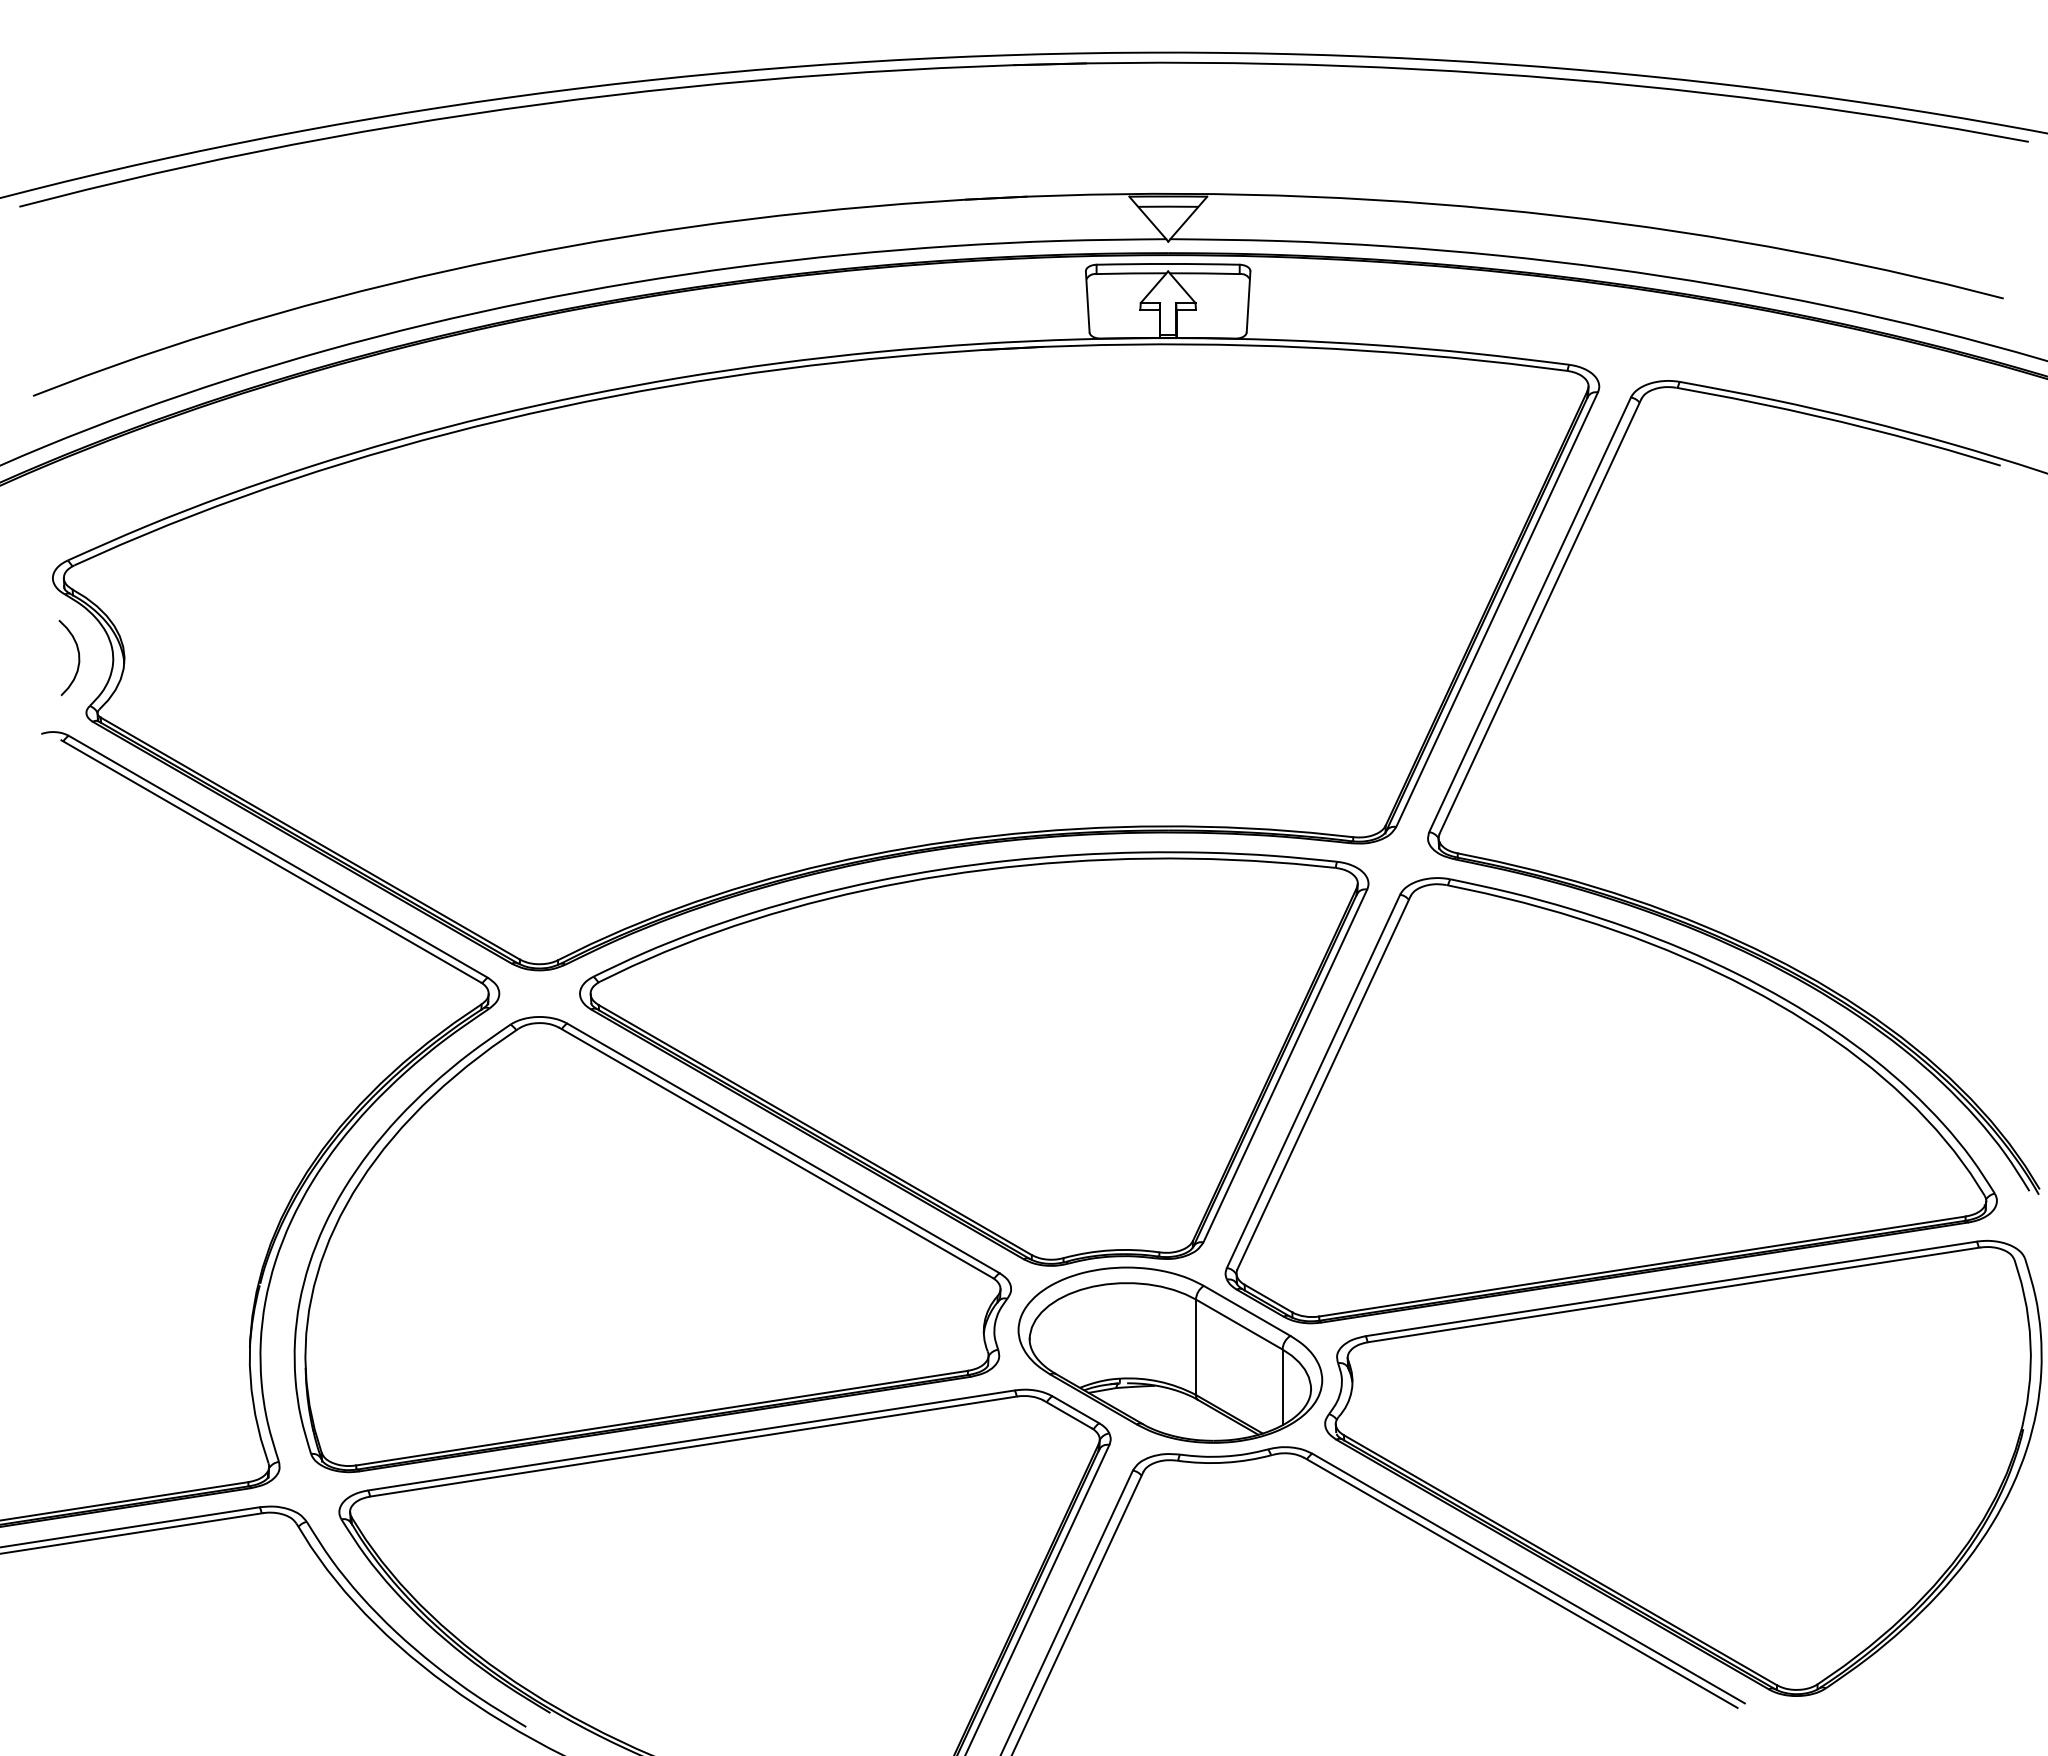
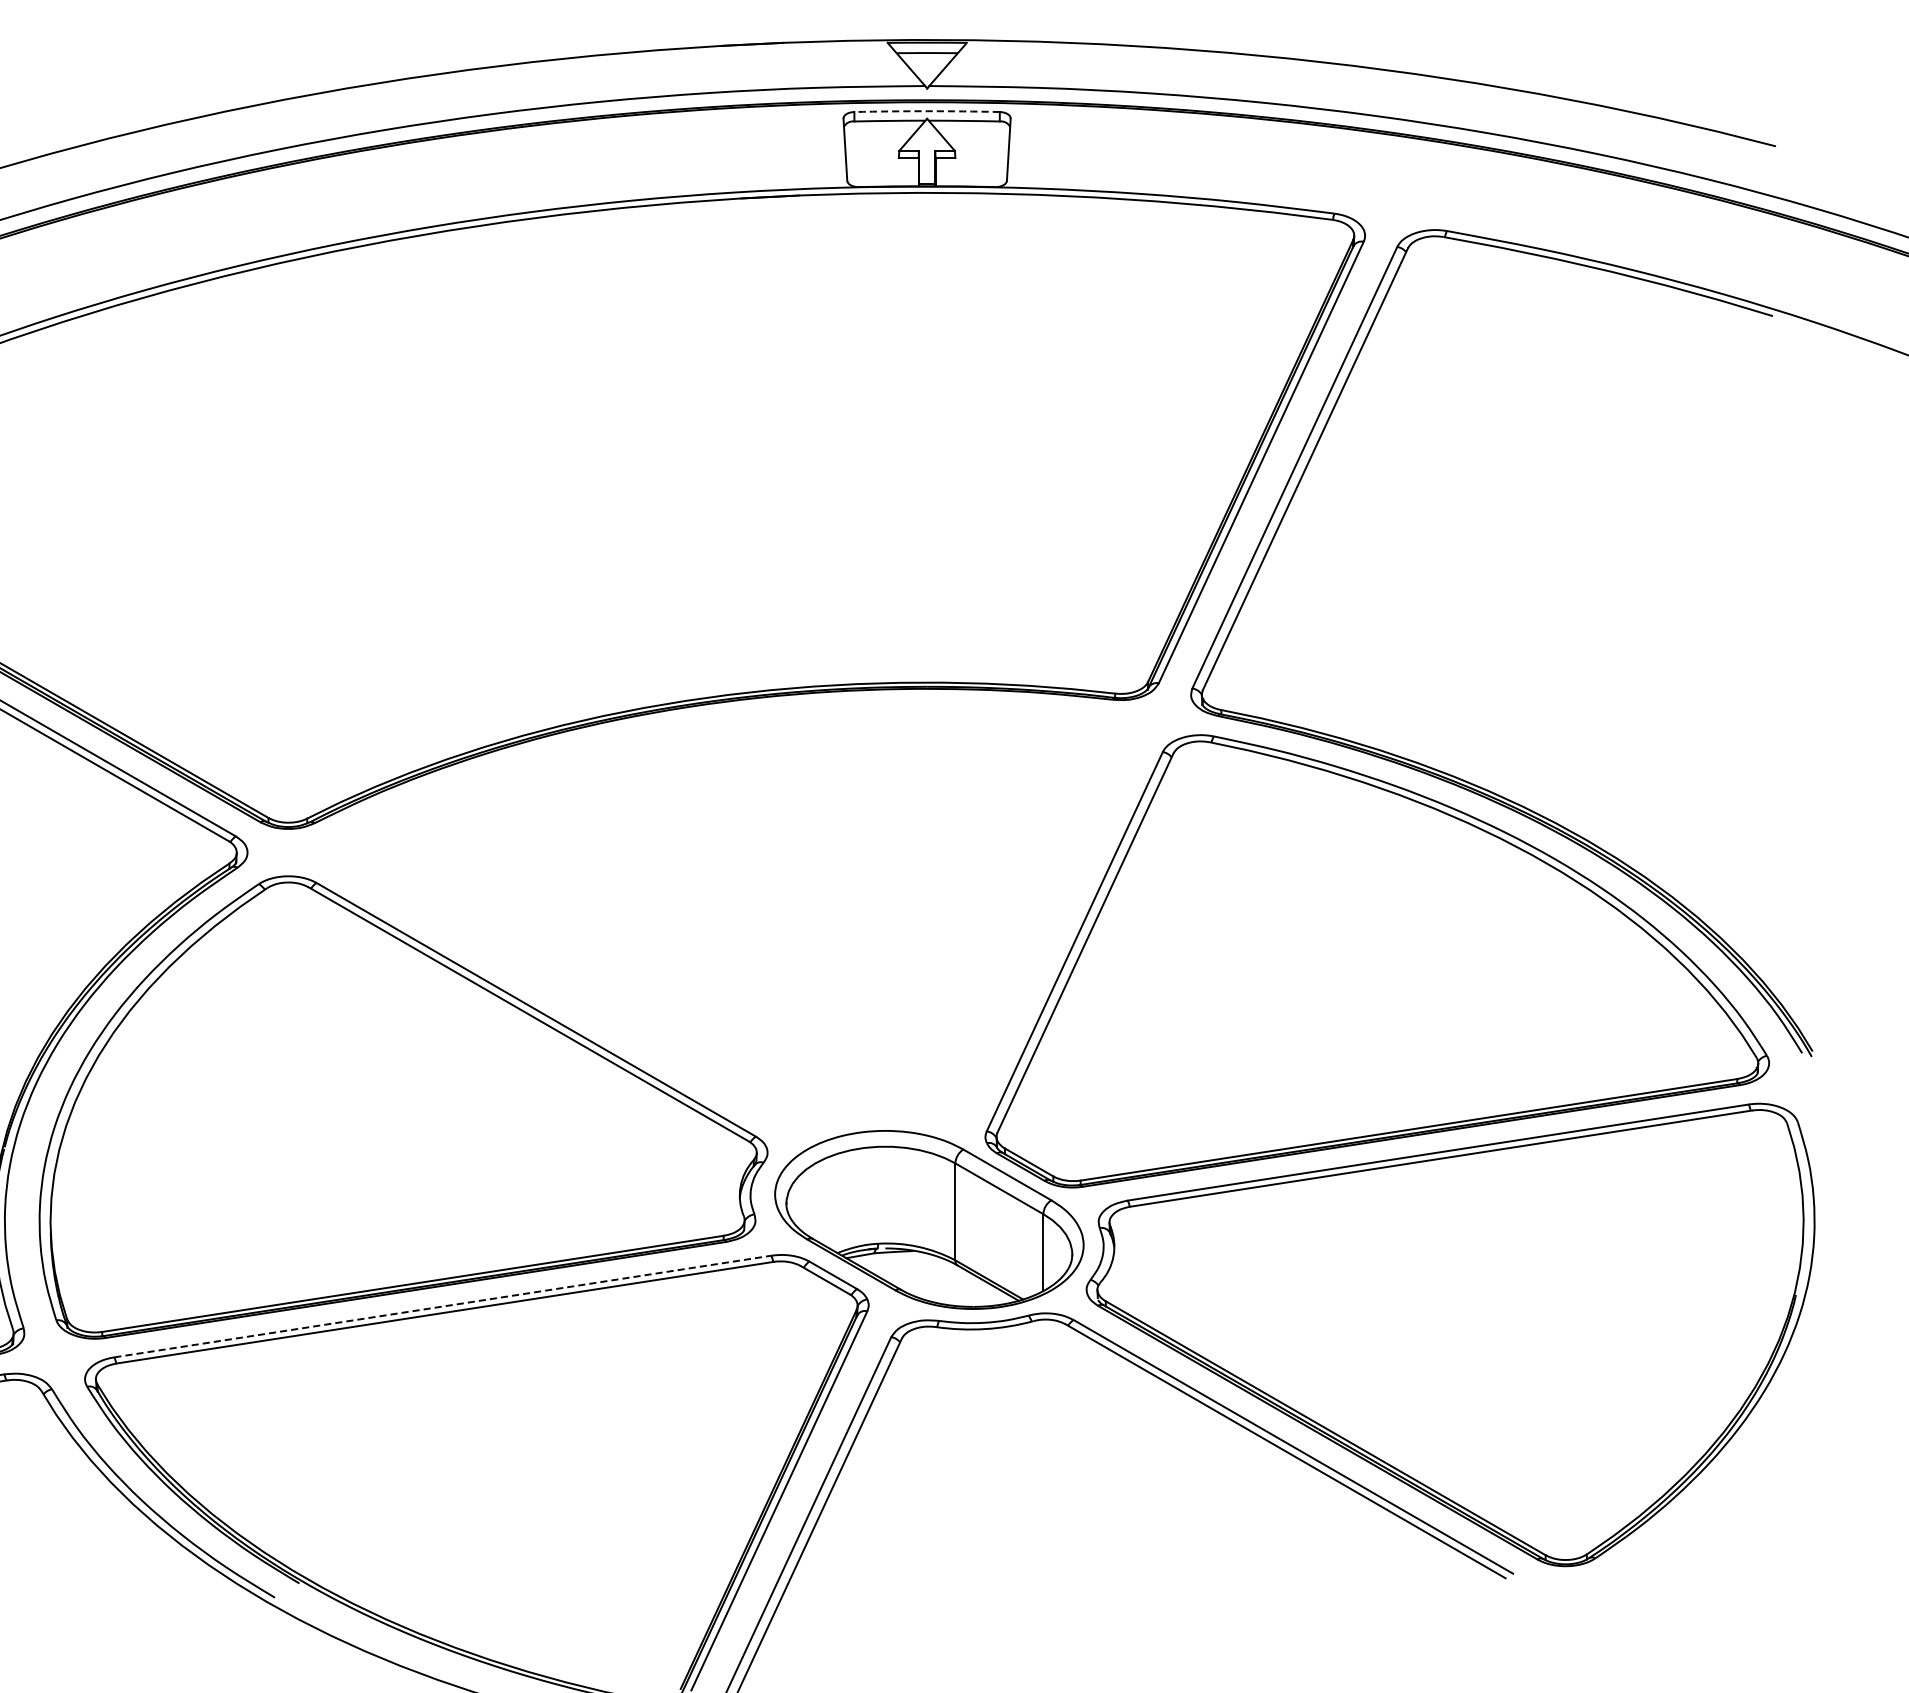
arc: (1168, 263) -> (927, 110), solid -> dashed
part: (974, 1058) -> (730, 918), removed
line: (692, 1440) -> (443, 1306), solid -> dashed

